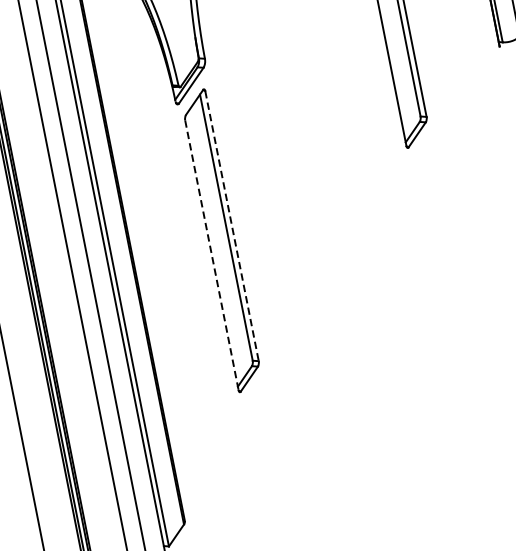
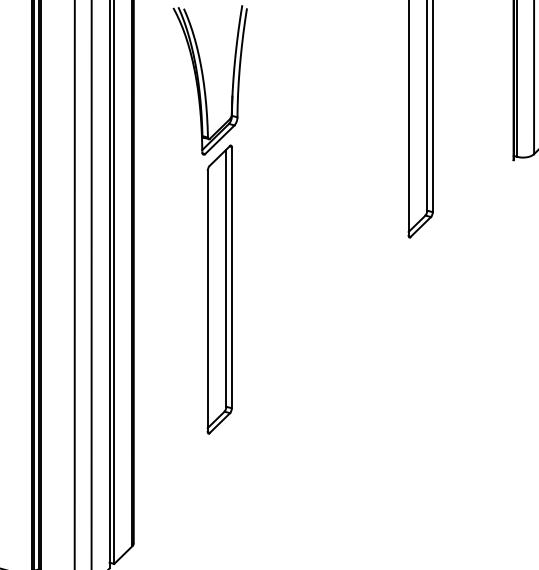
line: (231, 226) -> (231, 278), dashed -> solid
line: (211, 255) -> (207, 301), dashed -> solid

